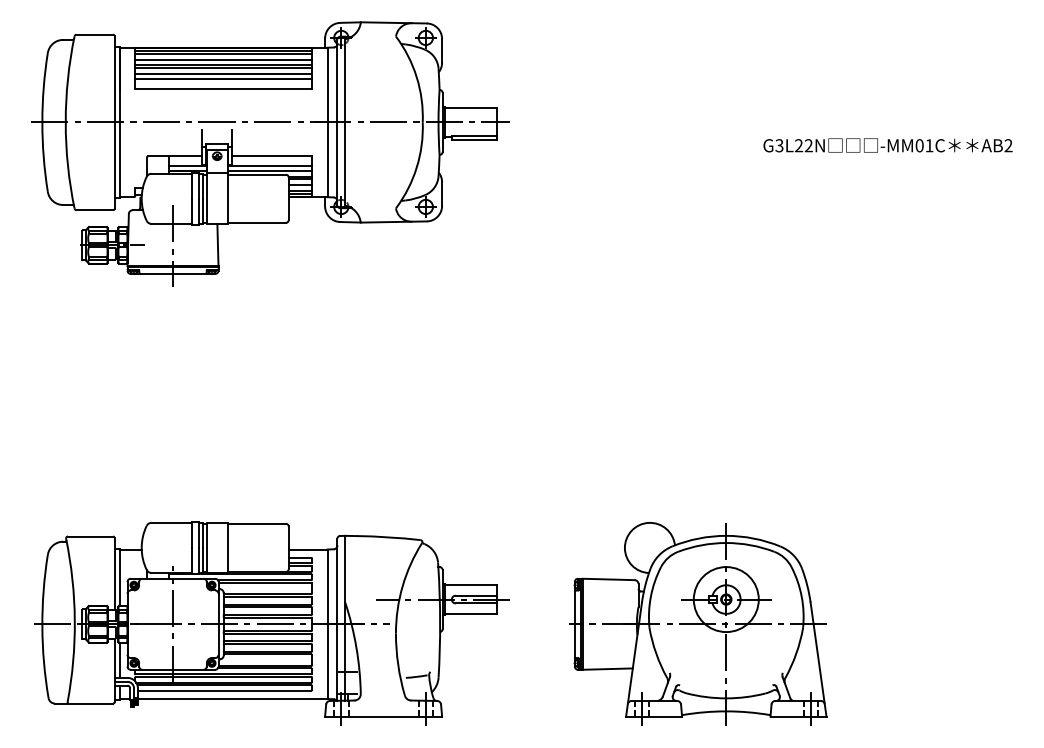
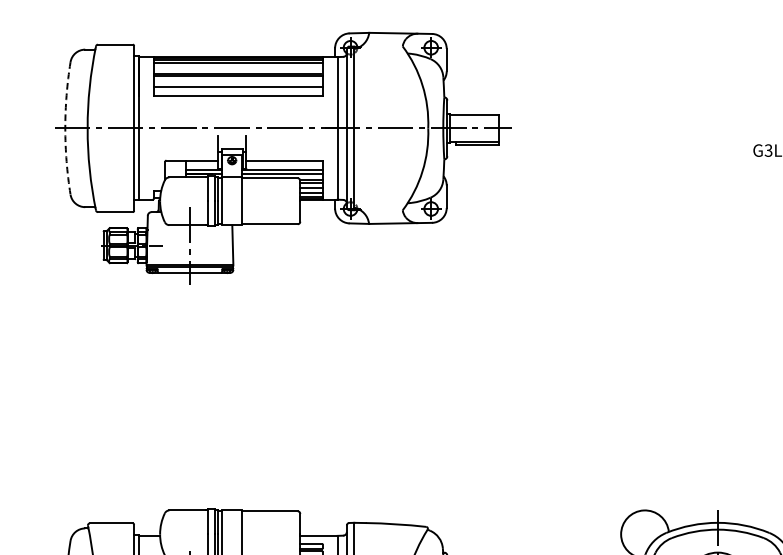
line: (223, 60) -> (238, 69), removed
line: (222, 74) -> (237, 82), removed
arc: (42, 122) -> (65, 128), solid -> dashed

